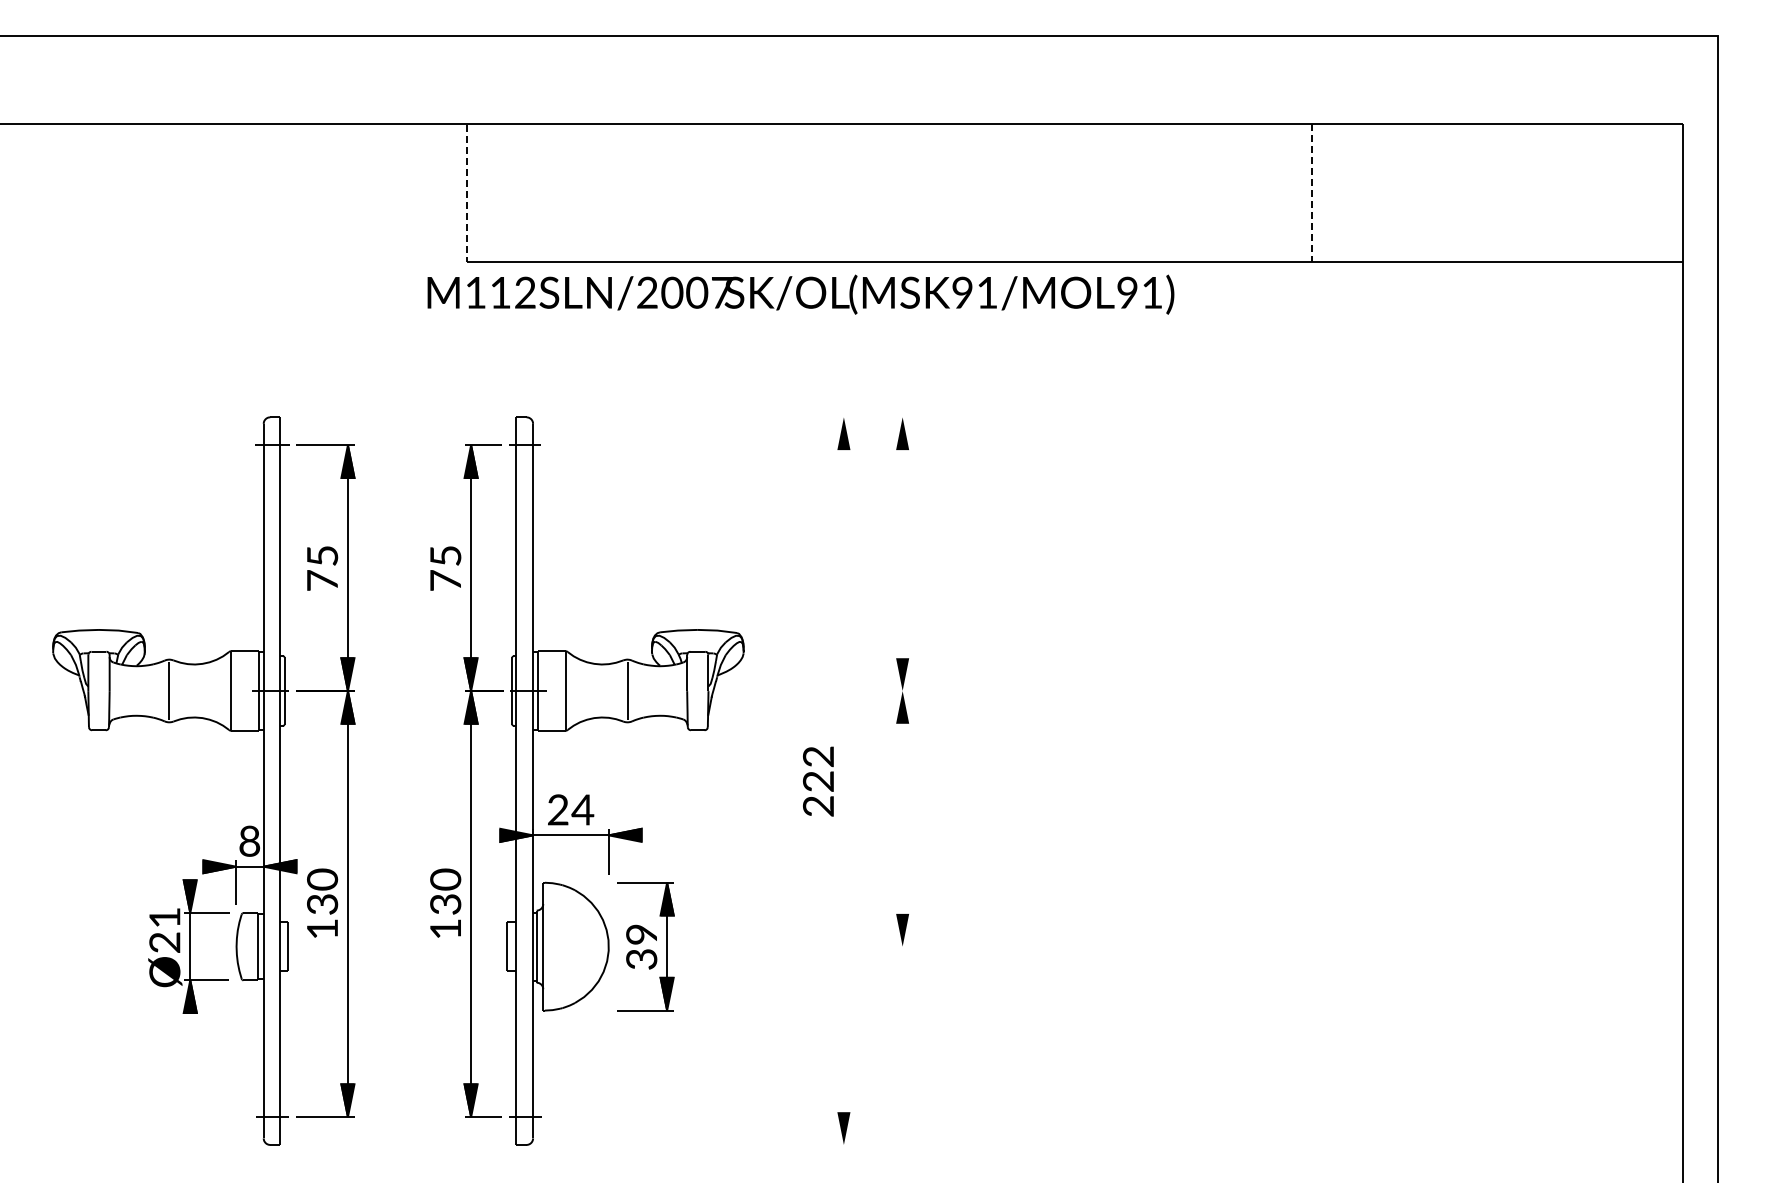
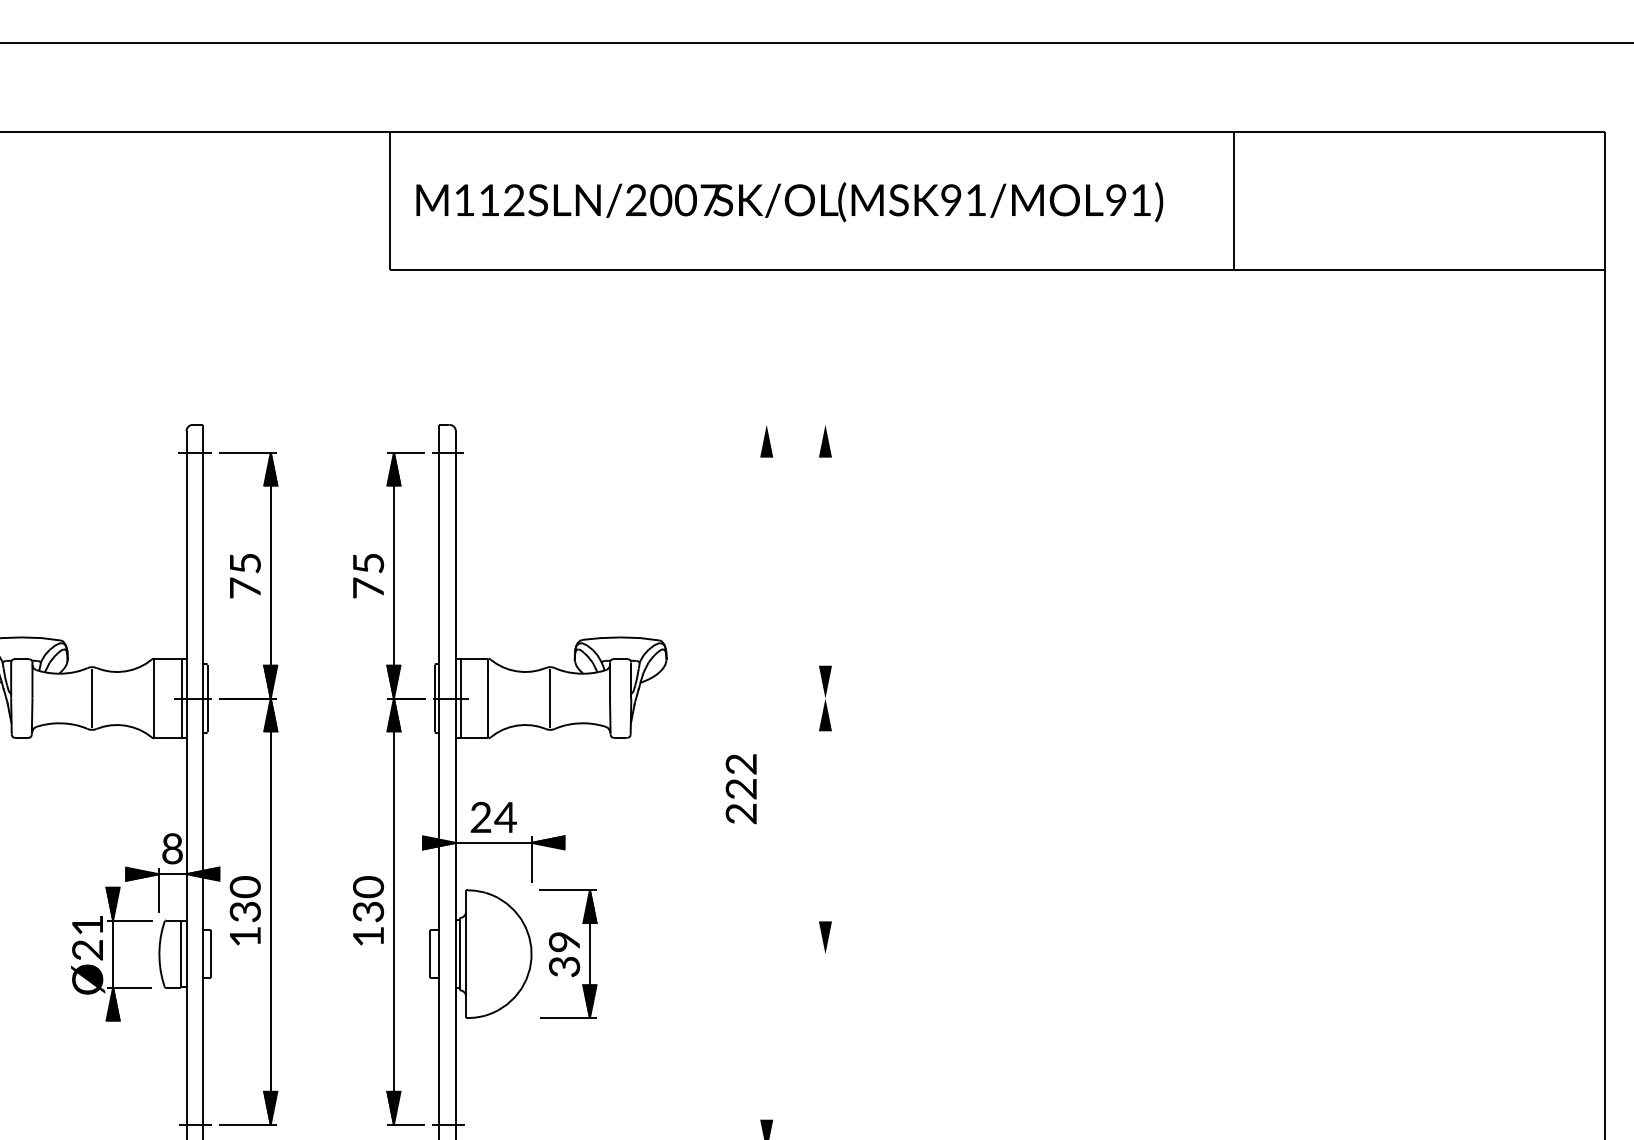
line: (467, 193) -> (390, 201), dashed -> solid
line: (1311, 193) -> (1234, 201), dashed -> solid
text: (800, 294) -> (789, 202), moved

